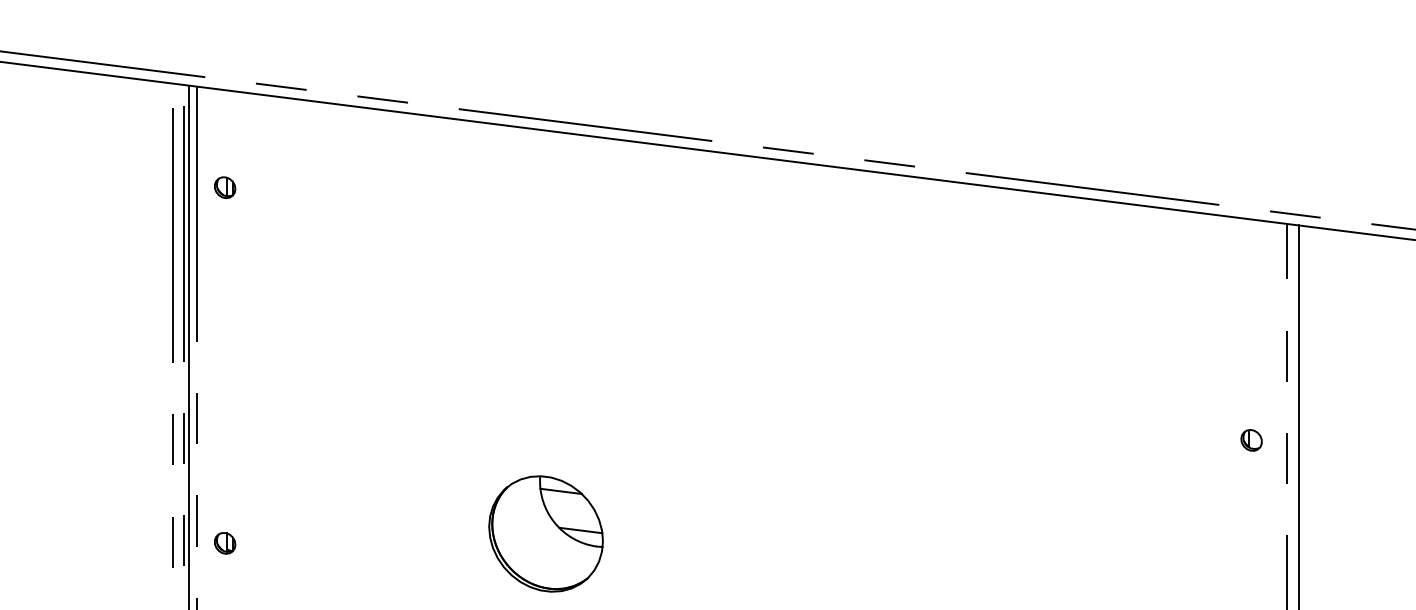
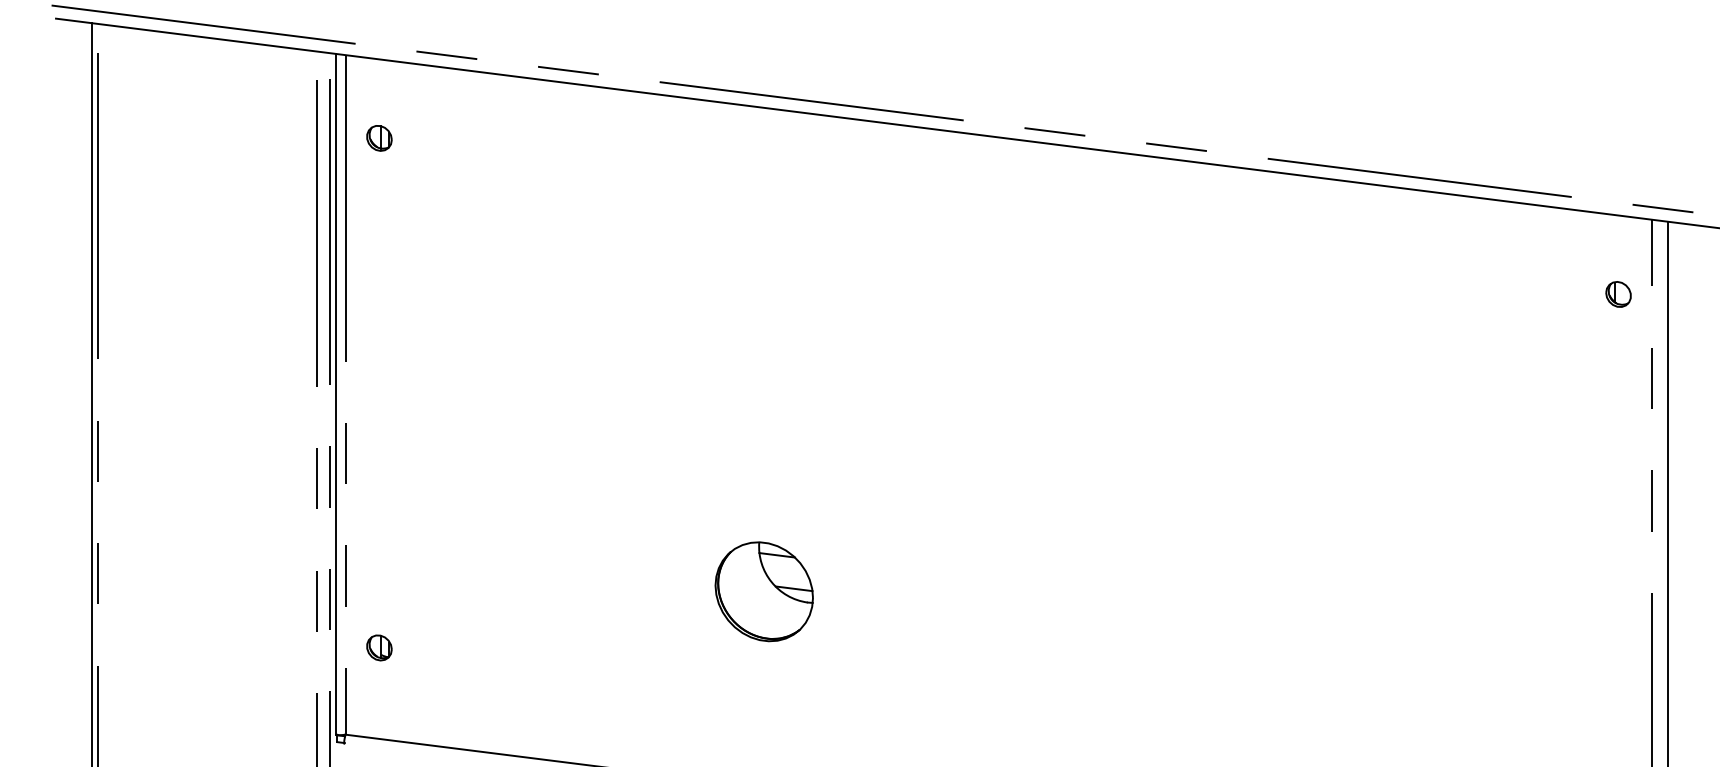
part: (225, 187) -> (379, 138), moved
part: (1251, 440) -> (1618, 294), moved
part: (545, 533) -> (763, 591), size x0.71
part: (225, 543) -> (379, 647), moved

